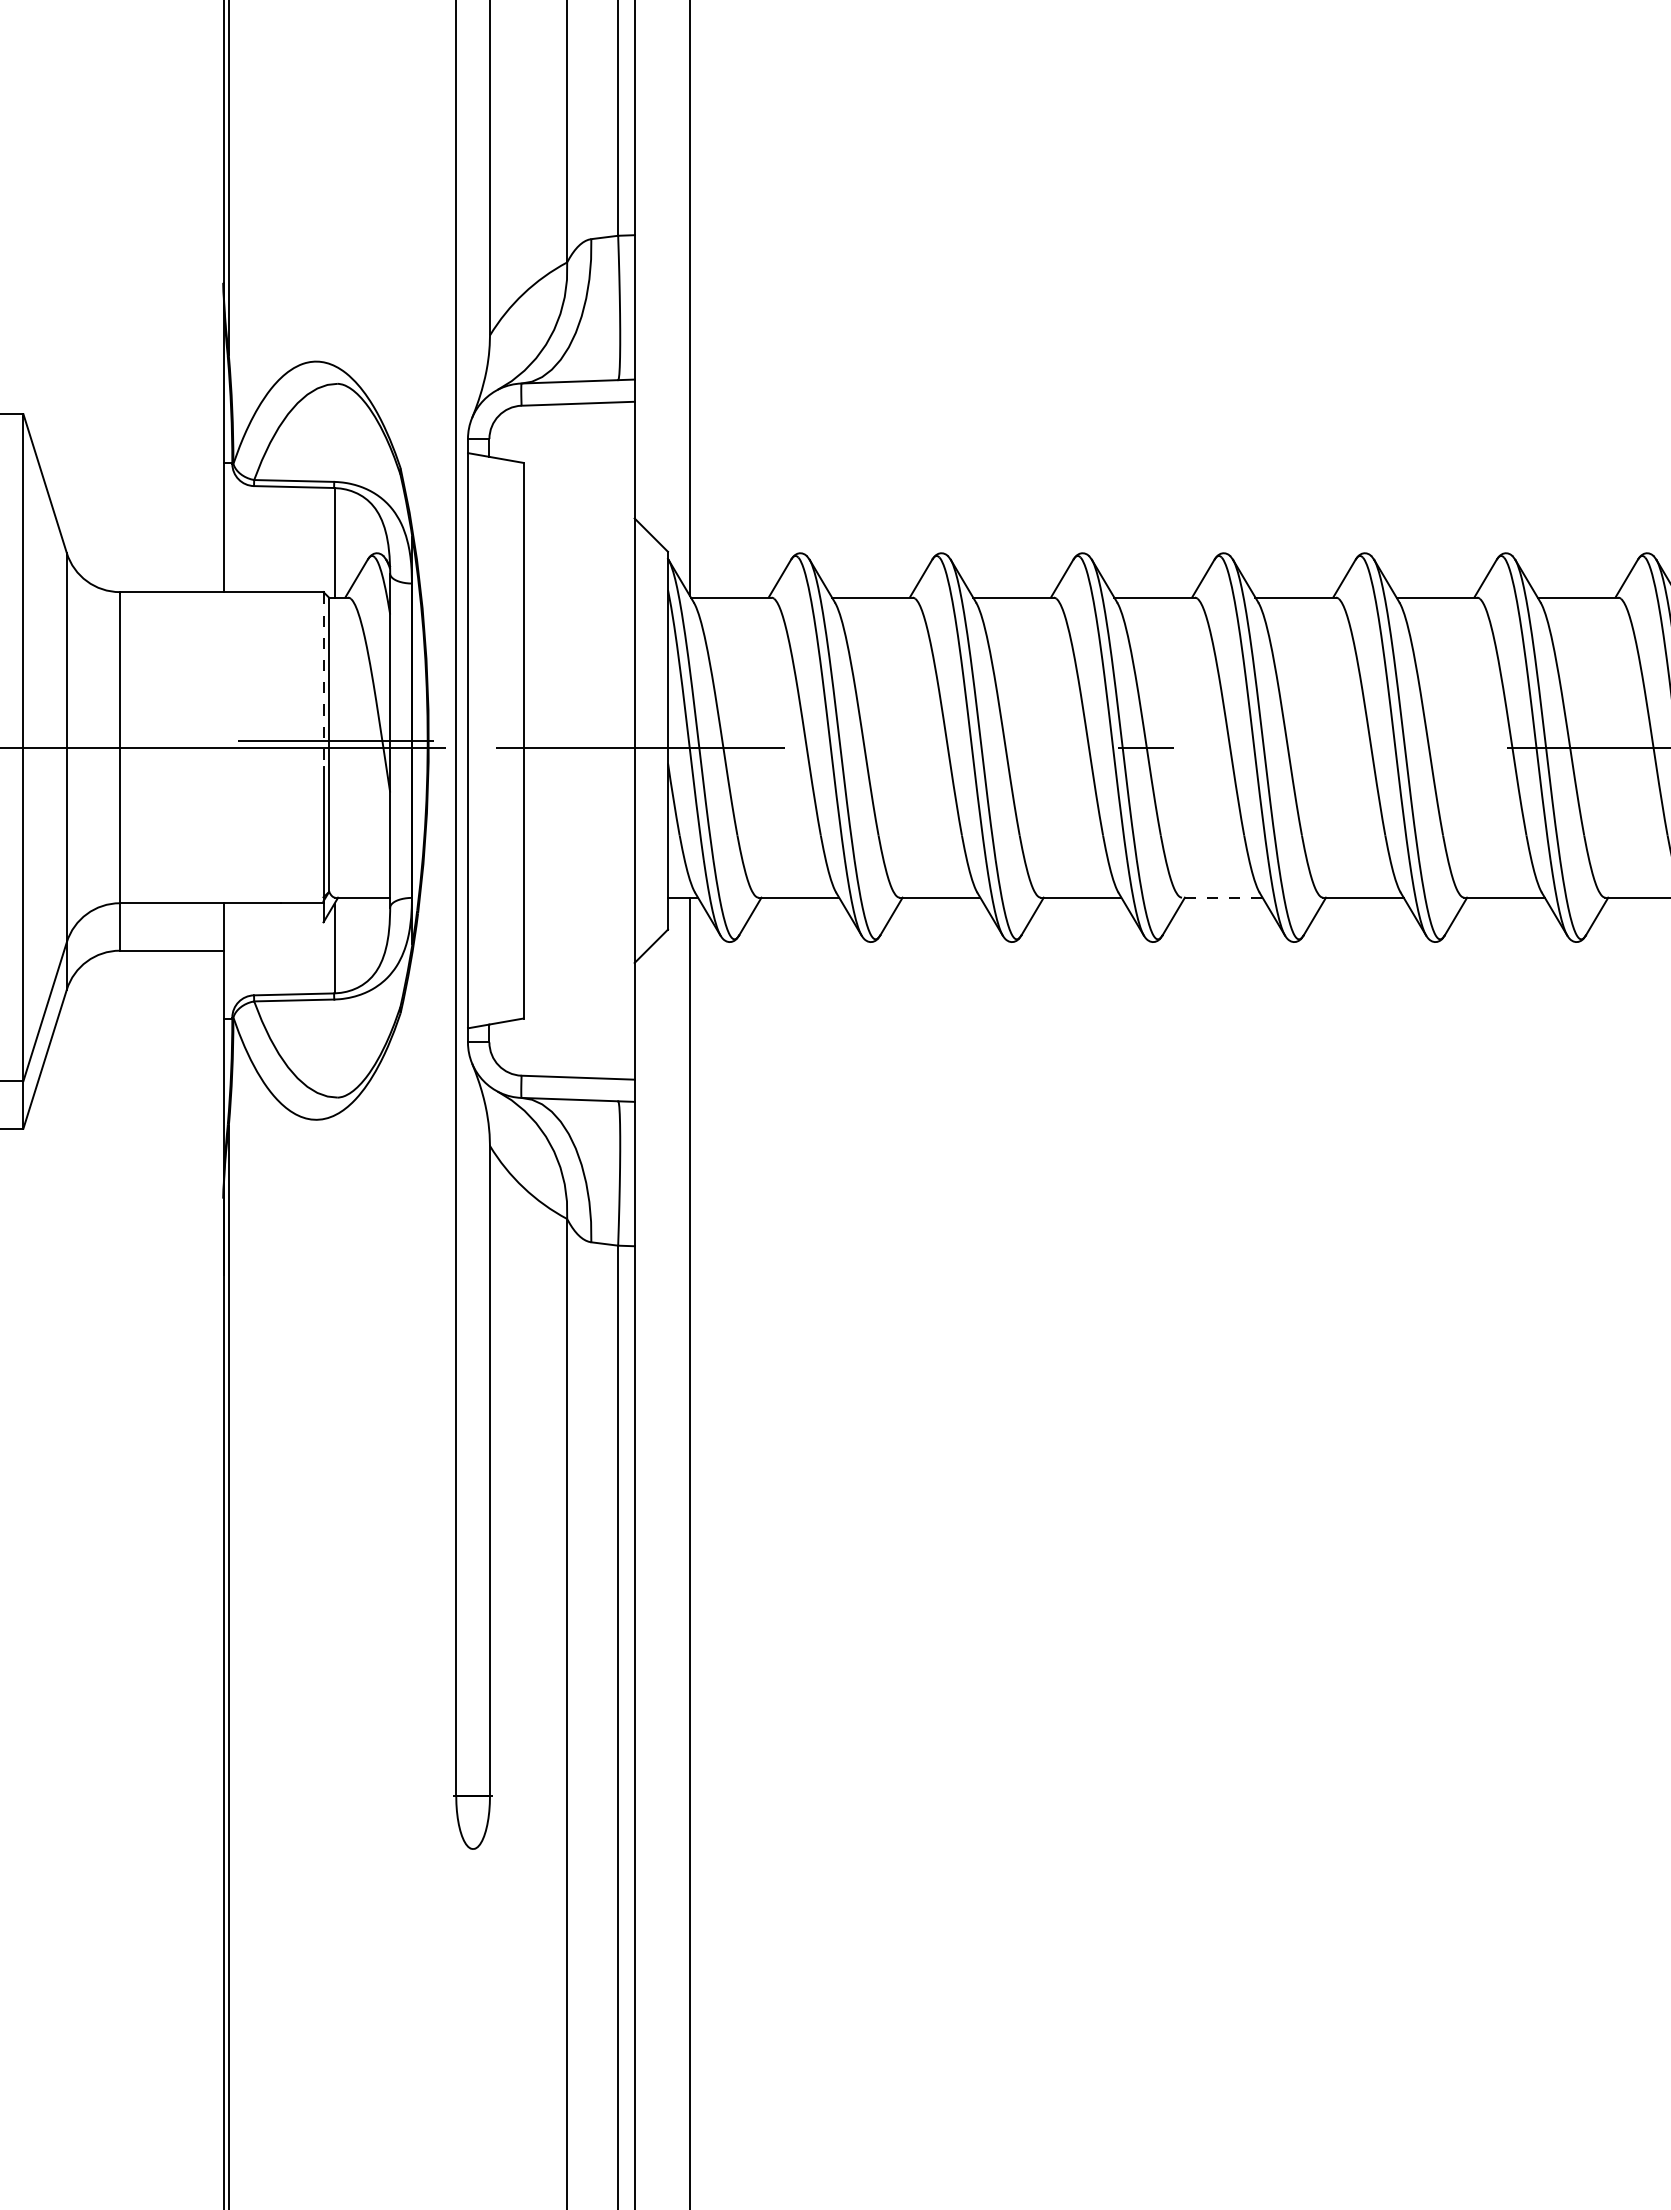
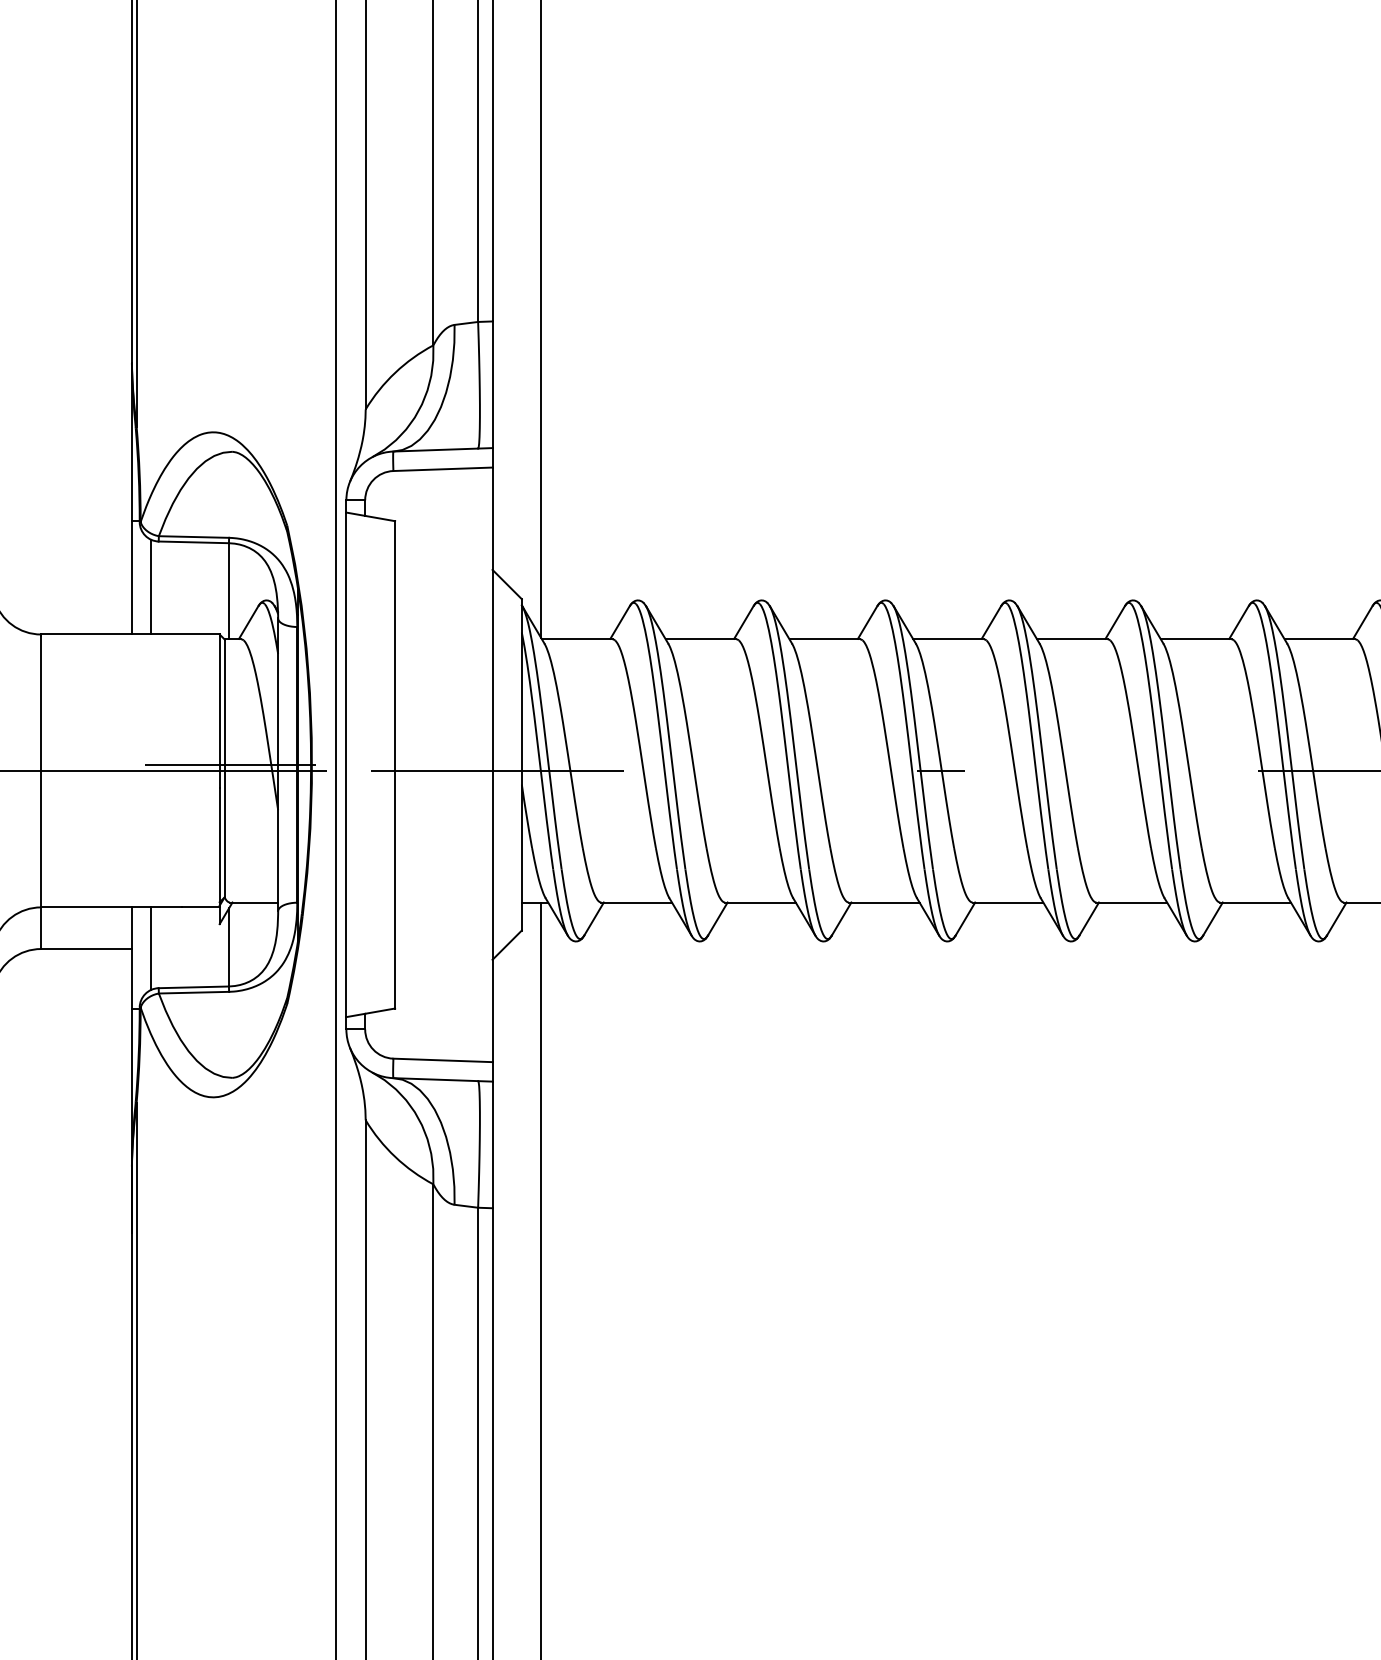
line: (245, 538) -> (151, 587), added
line: (323, 680) -> (219, 712), dashed -> solid
line: (1221, 897) -> (1007, 902), dashed -> solid
line: (245, 950) -> (151, 948), added

